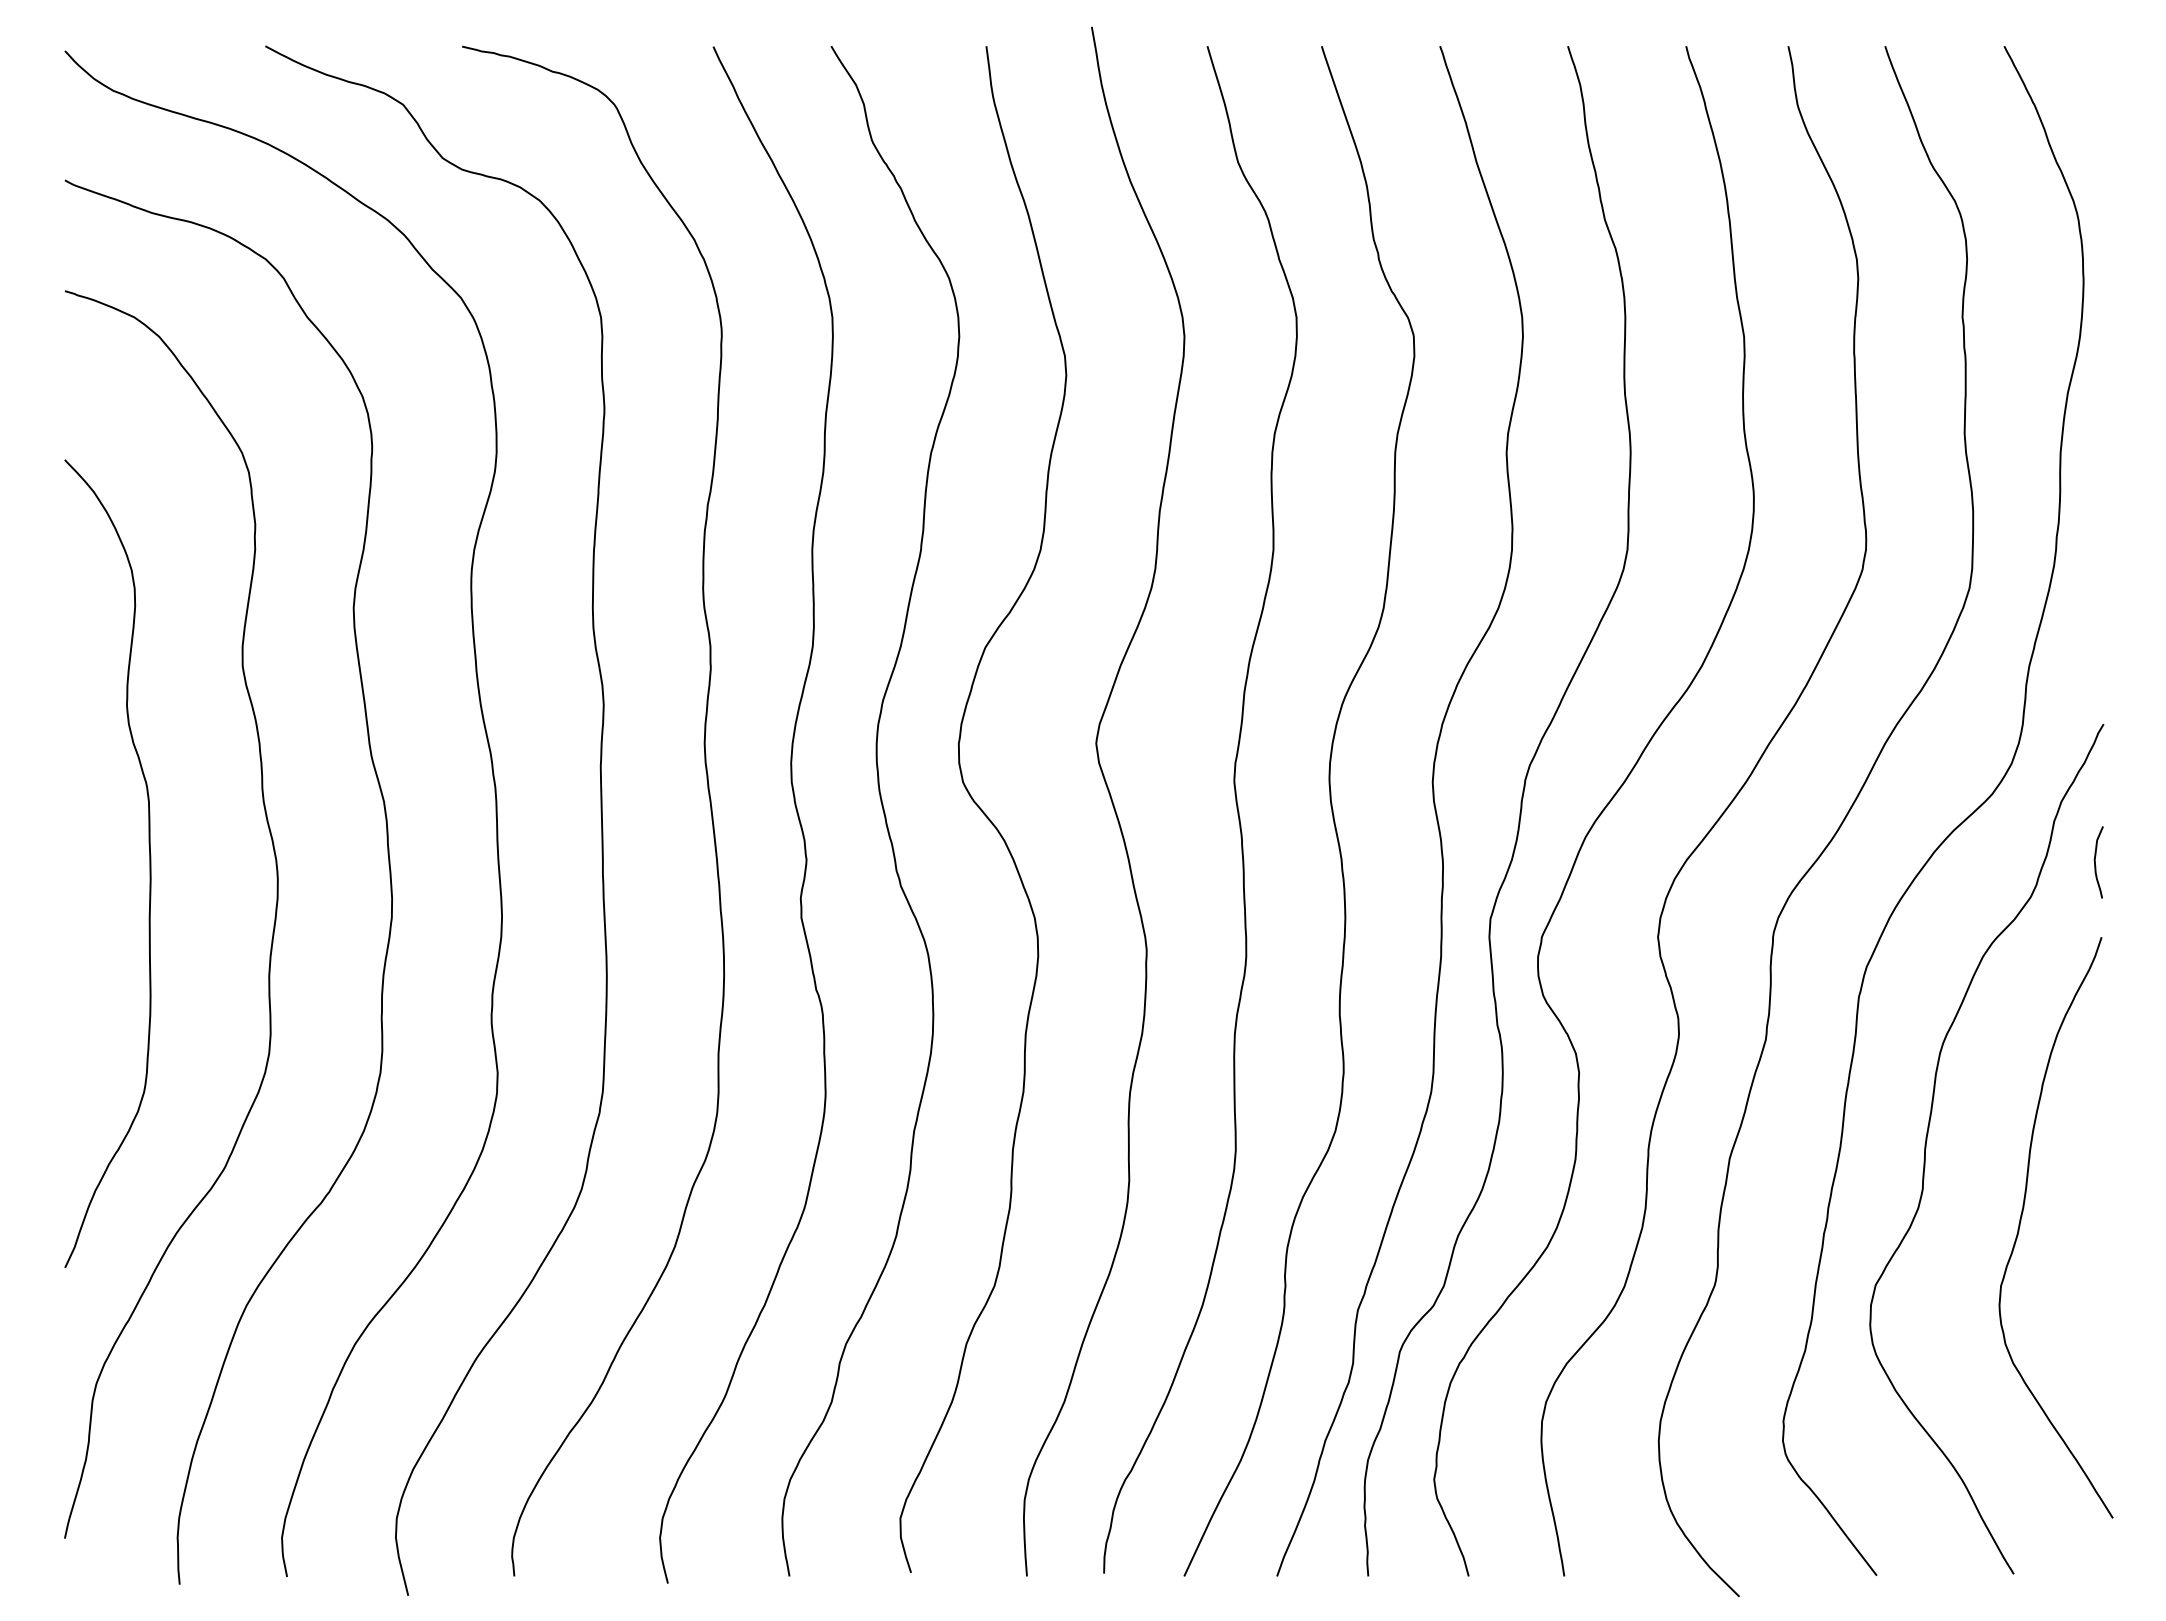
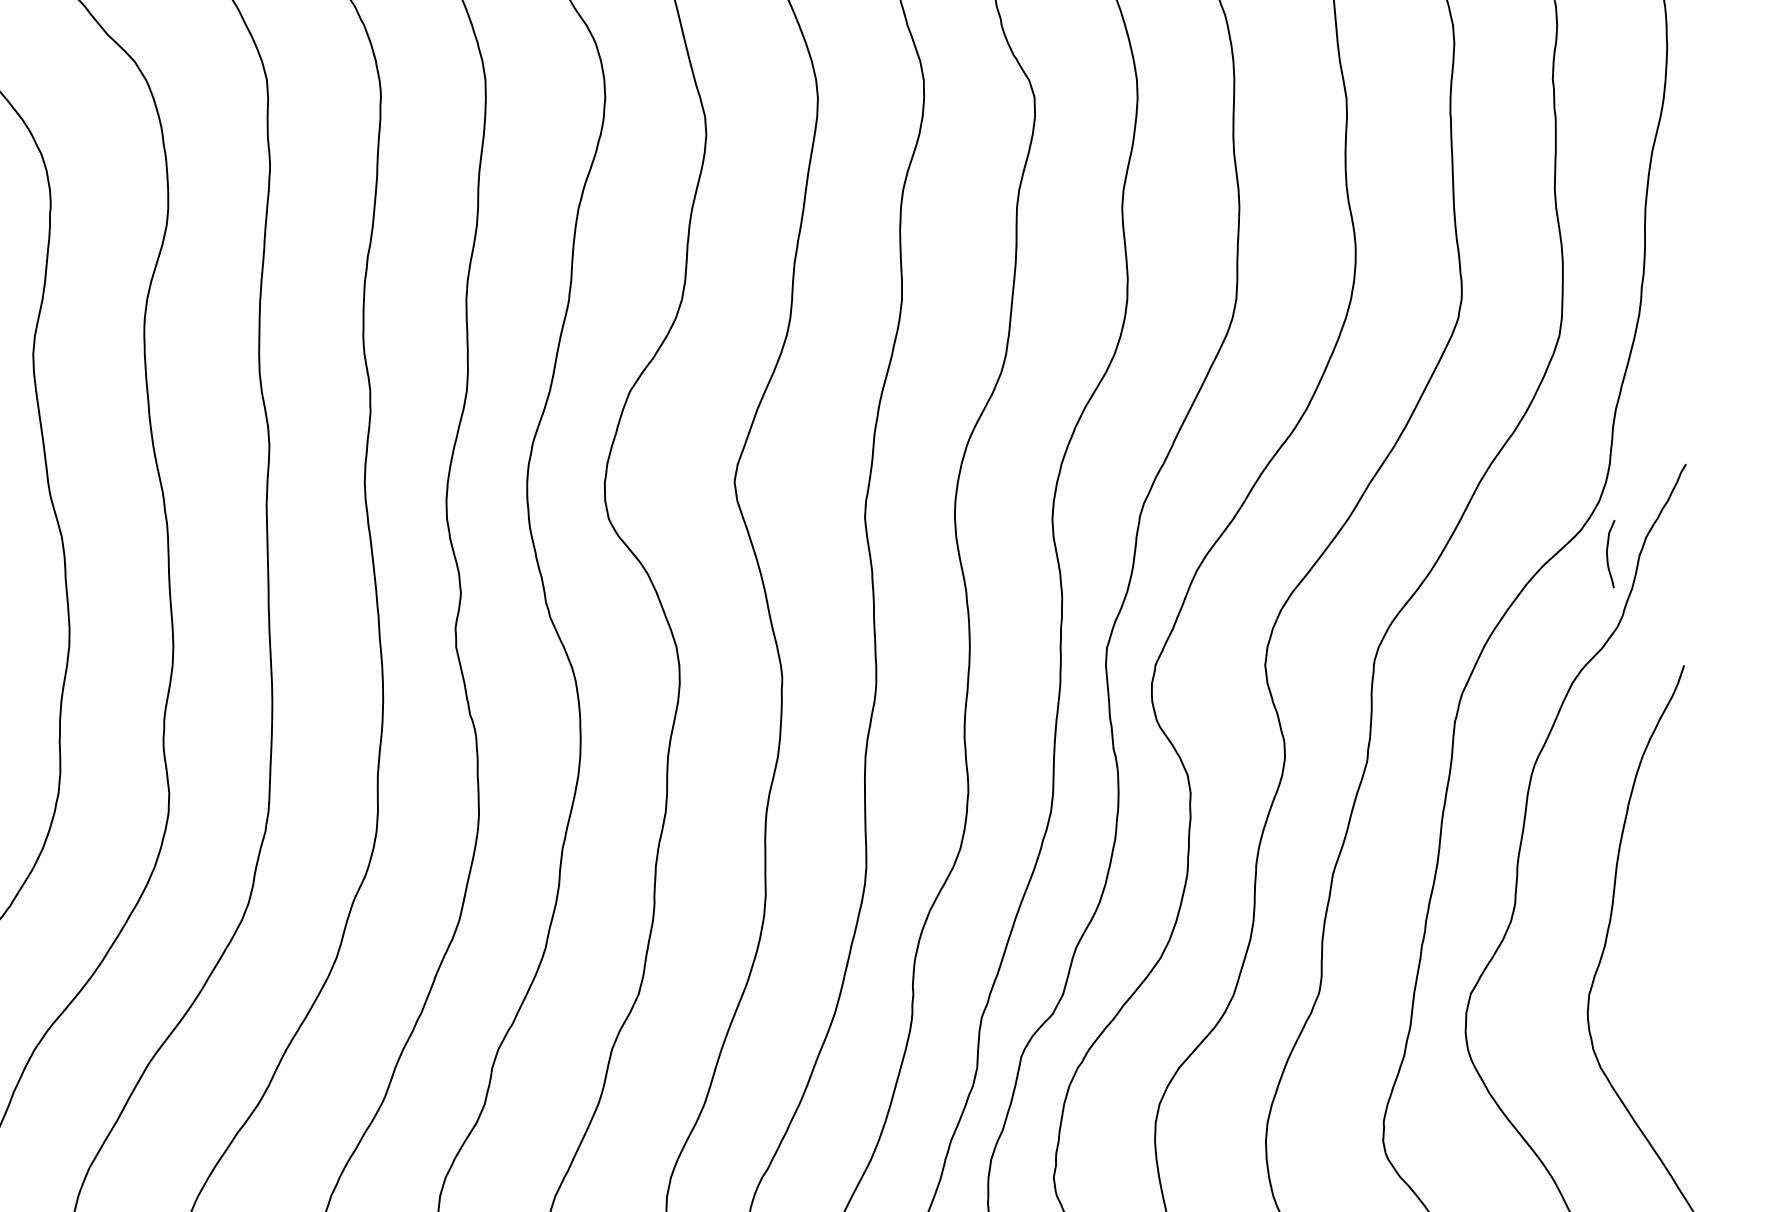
curve: (2095, 862) -> (1607, 554), moved

